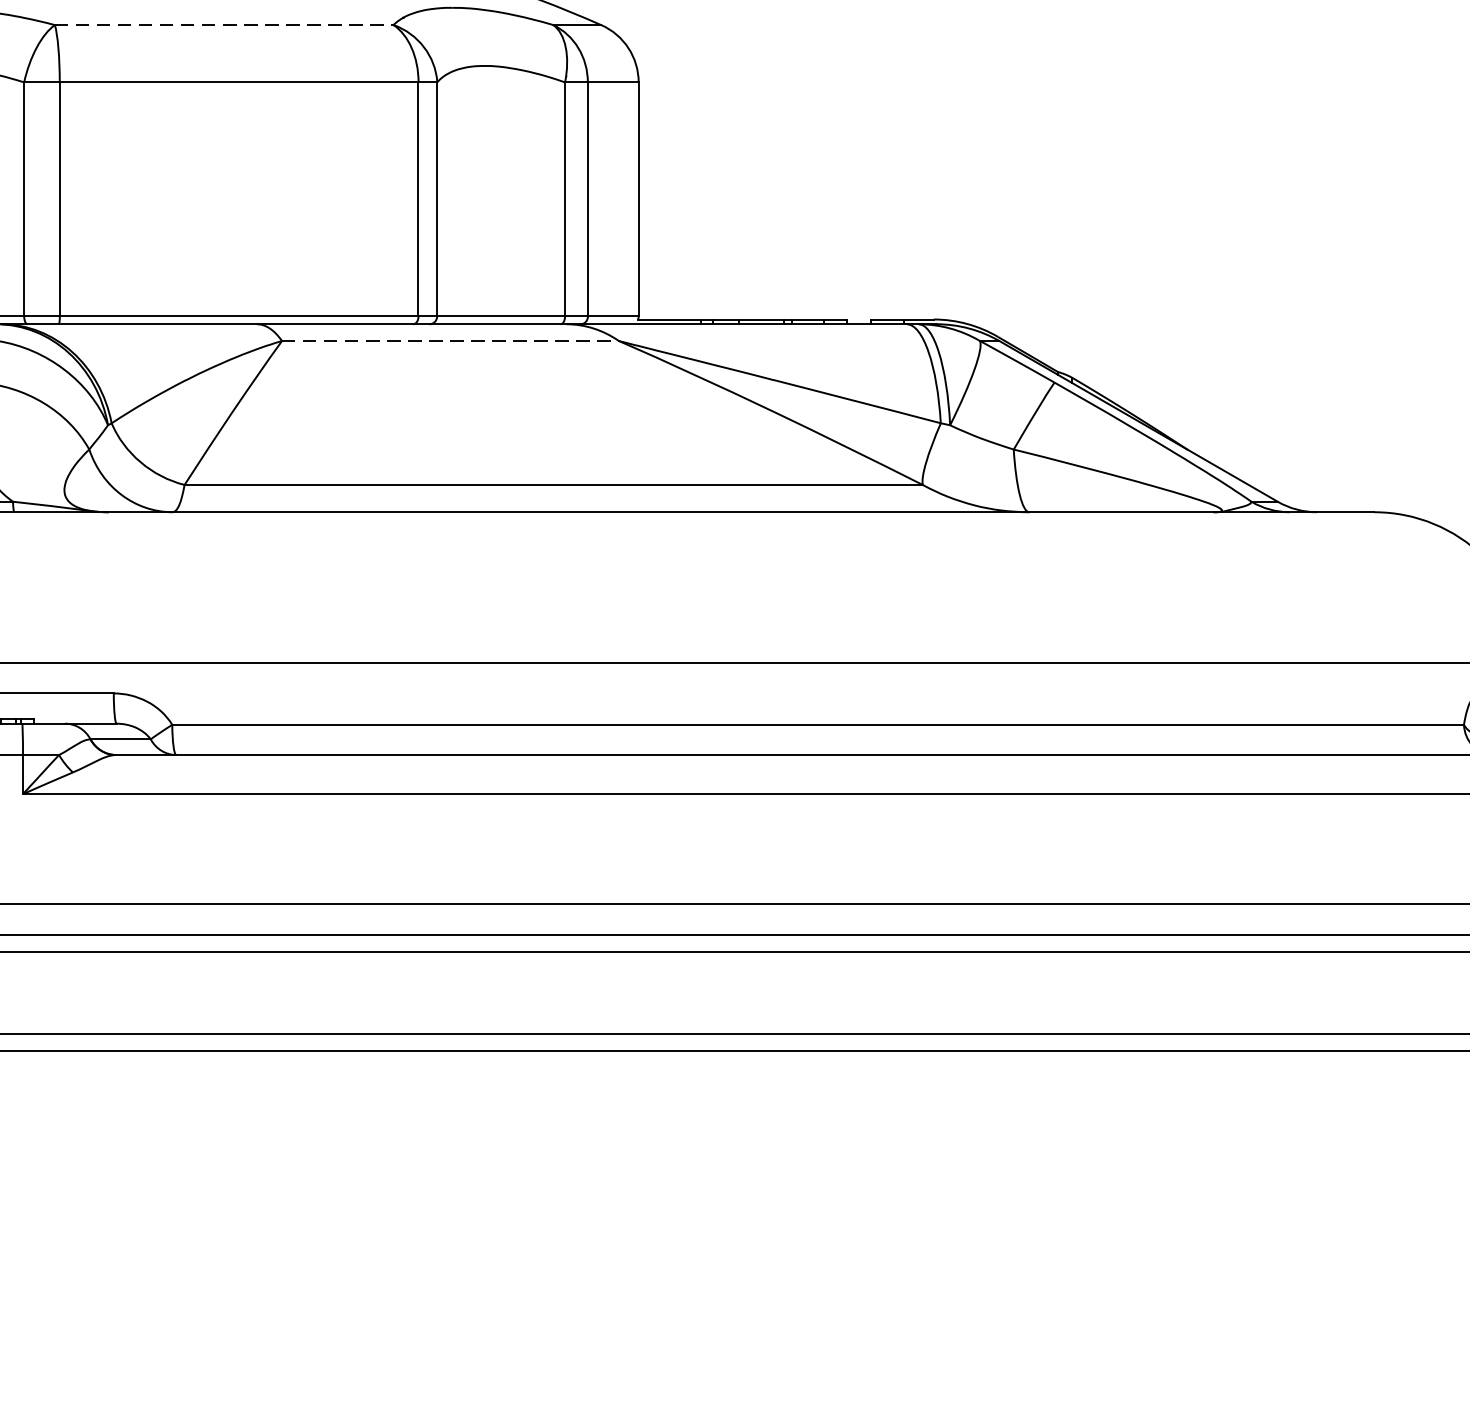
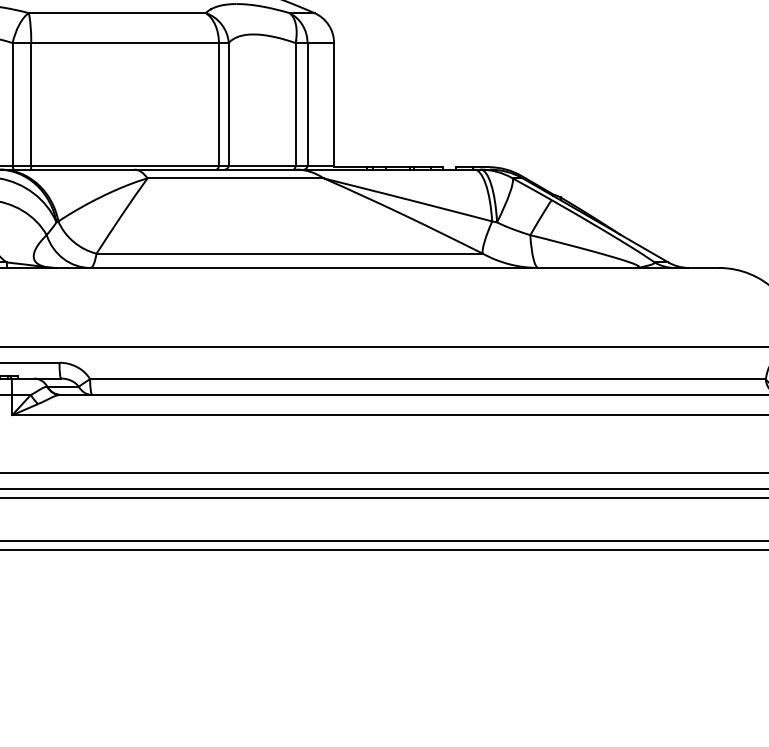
line: (224, 25) -> (117, 13), dashed -> solid
line: (452, 341) -> (236, 178), dashed -> solid

